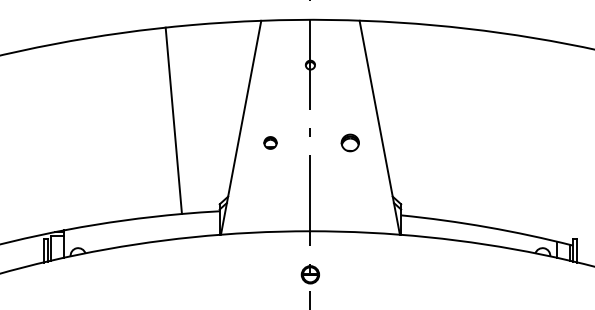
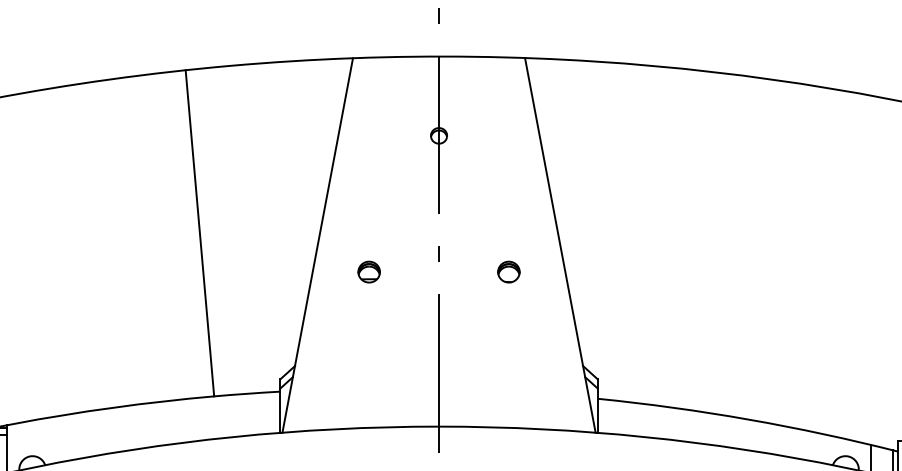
part: (350, 142) -> (509, 271), size x0.71

